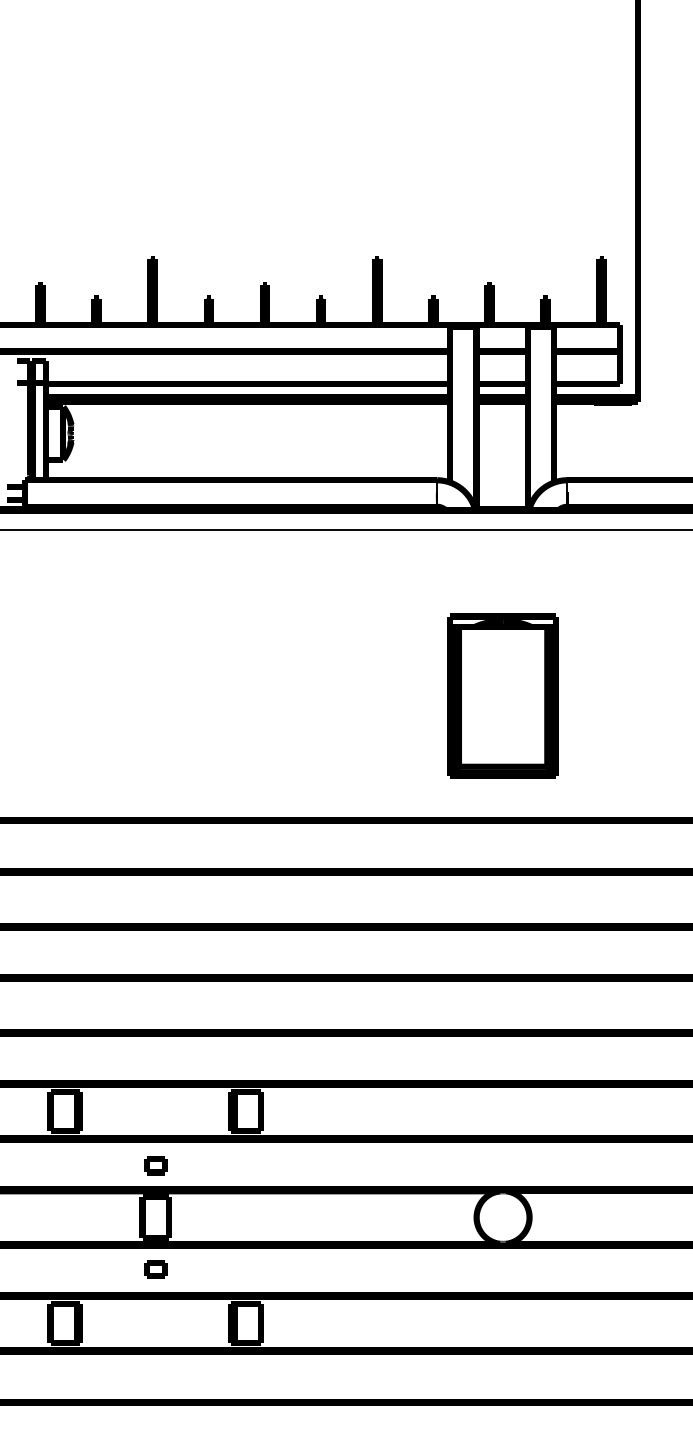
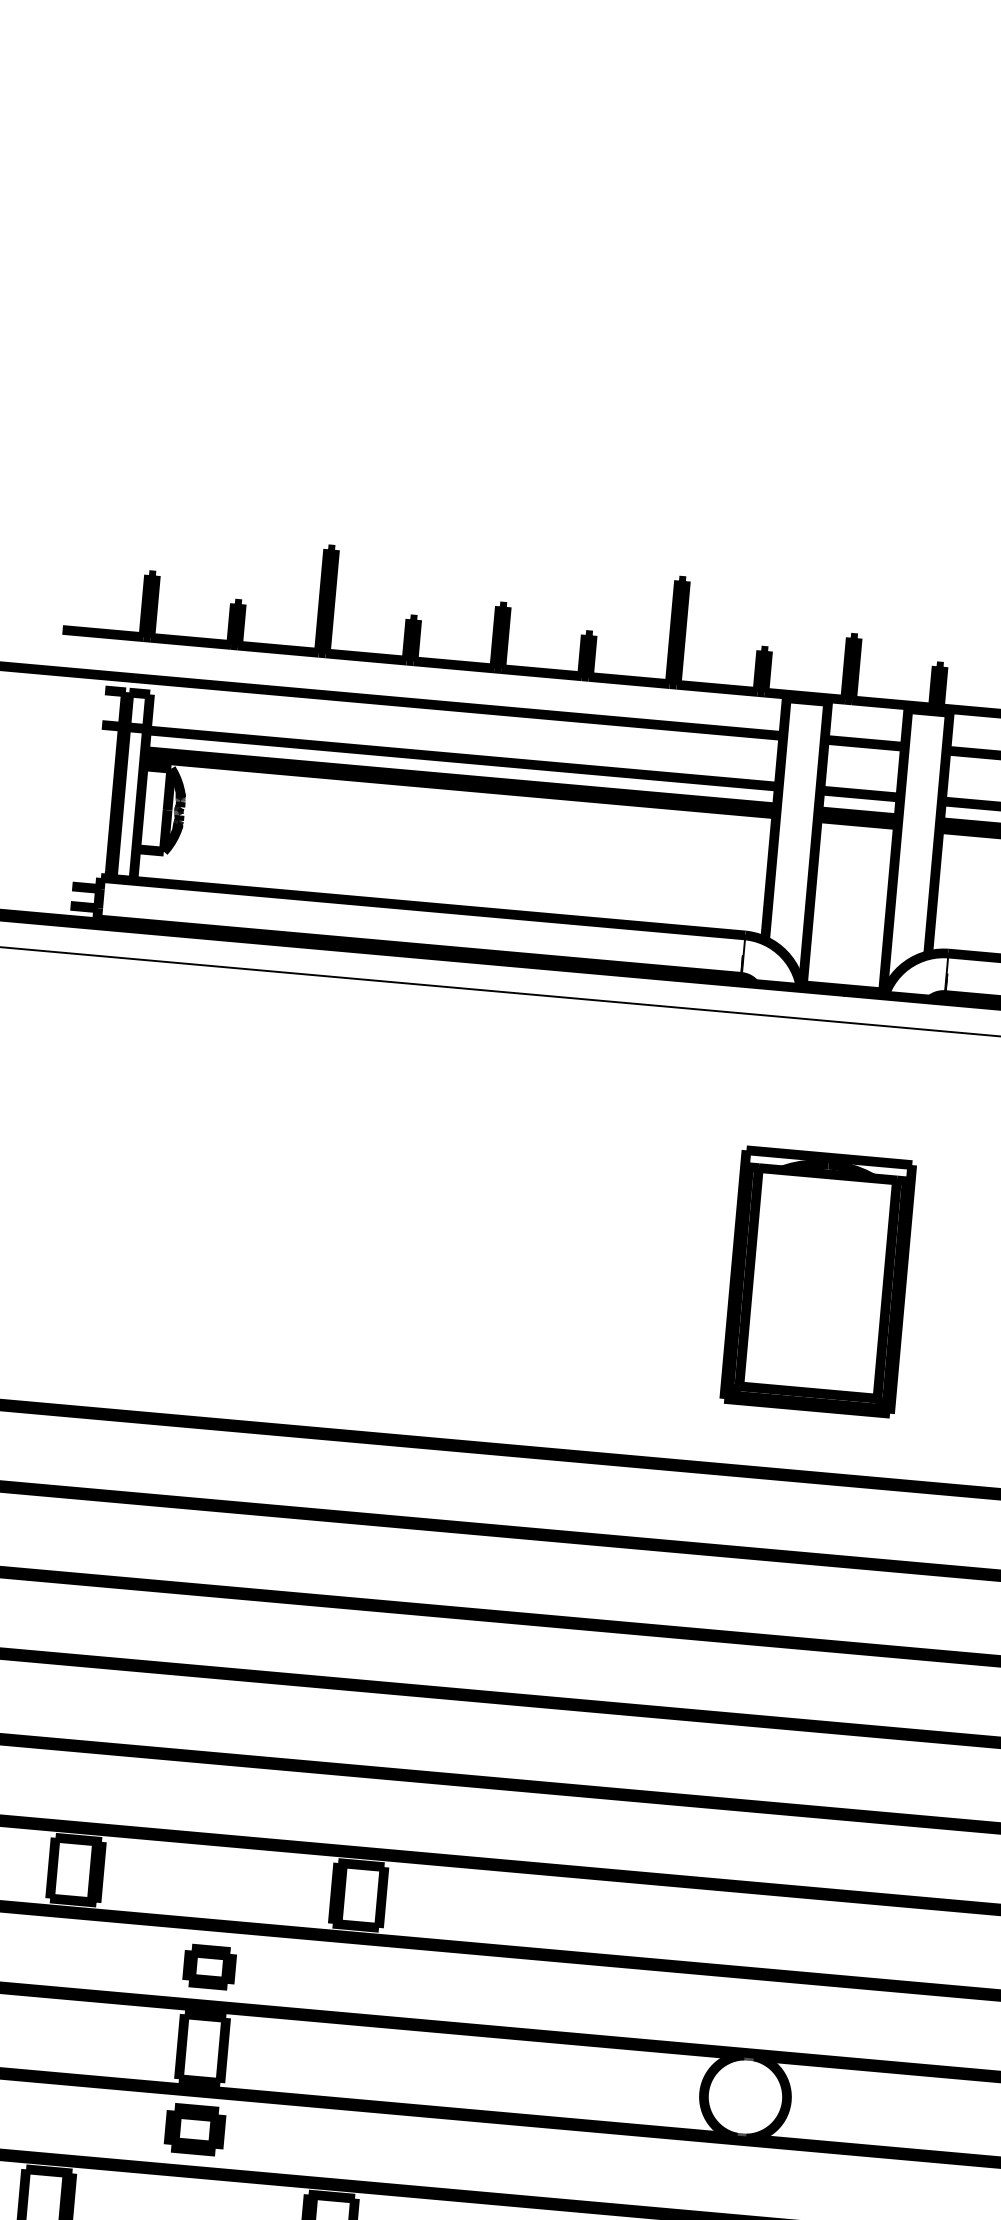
part: (155, 1165) -> (209, 1967), size x1.4
part: (155, 1269) -> (194, 2129), size x1.6

